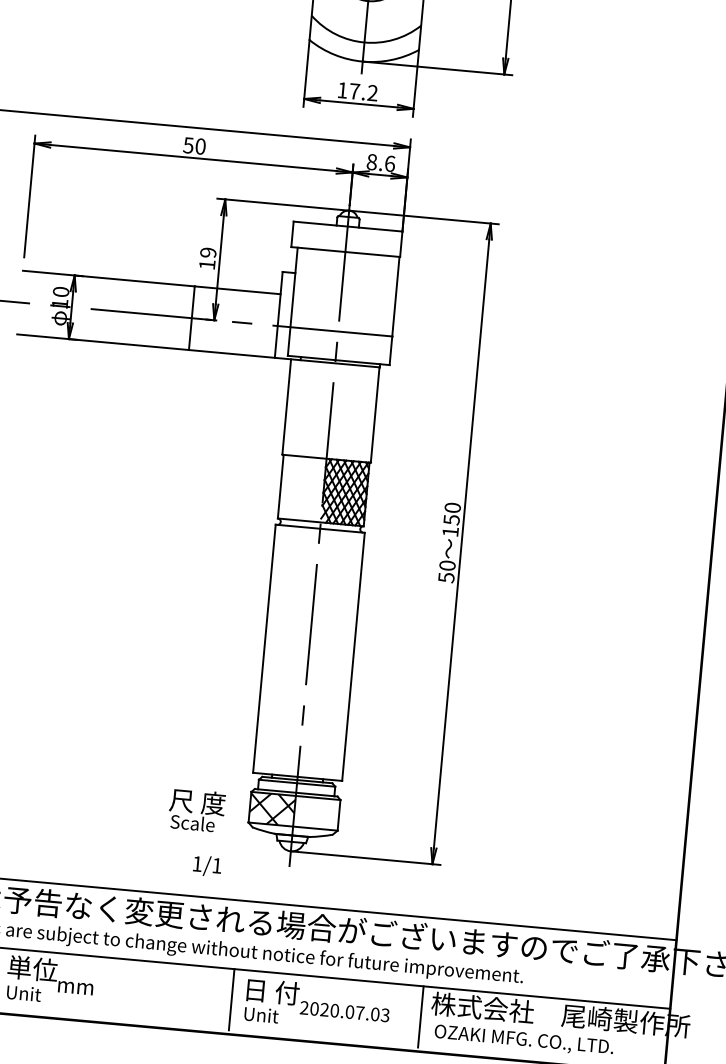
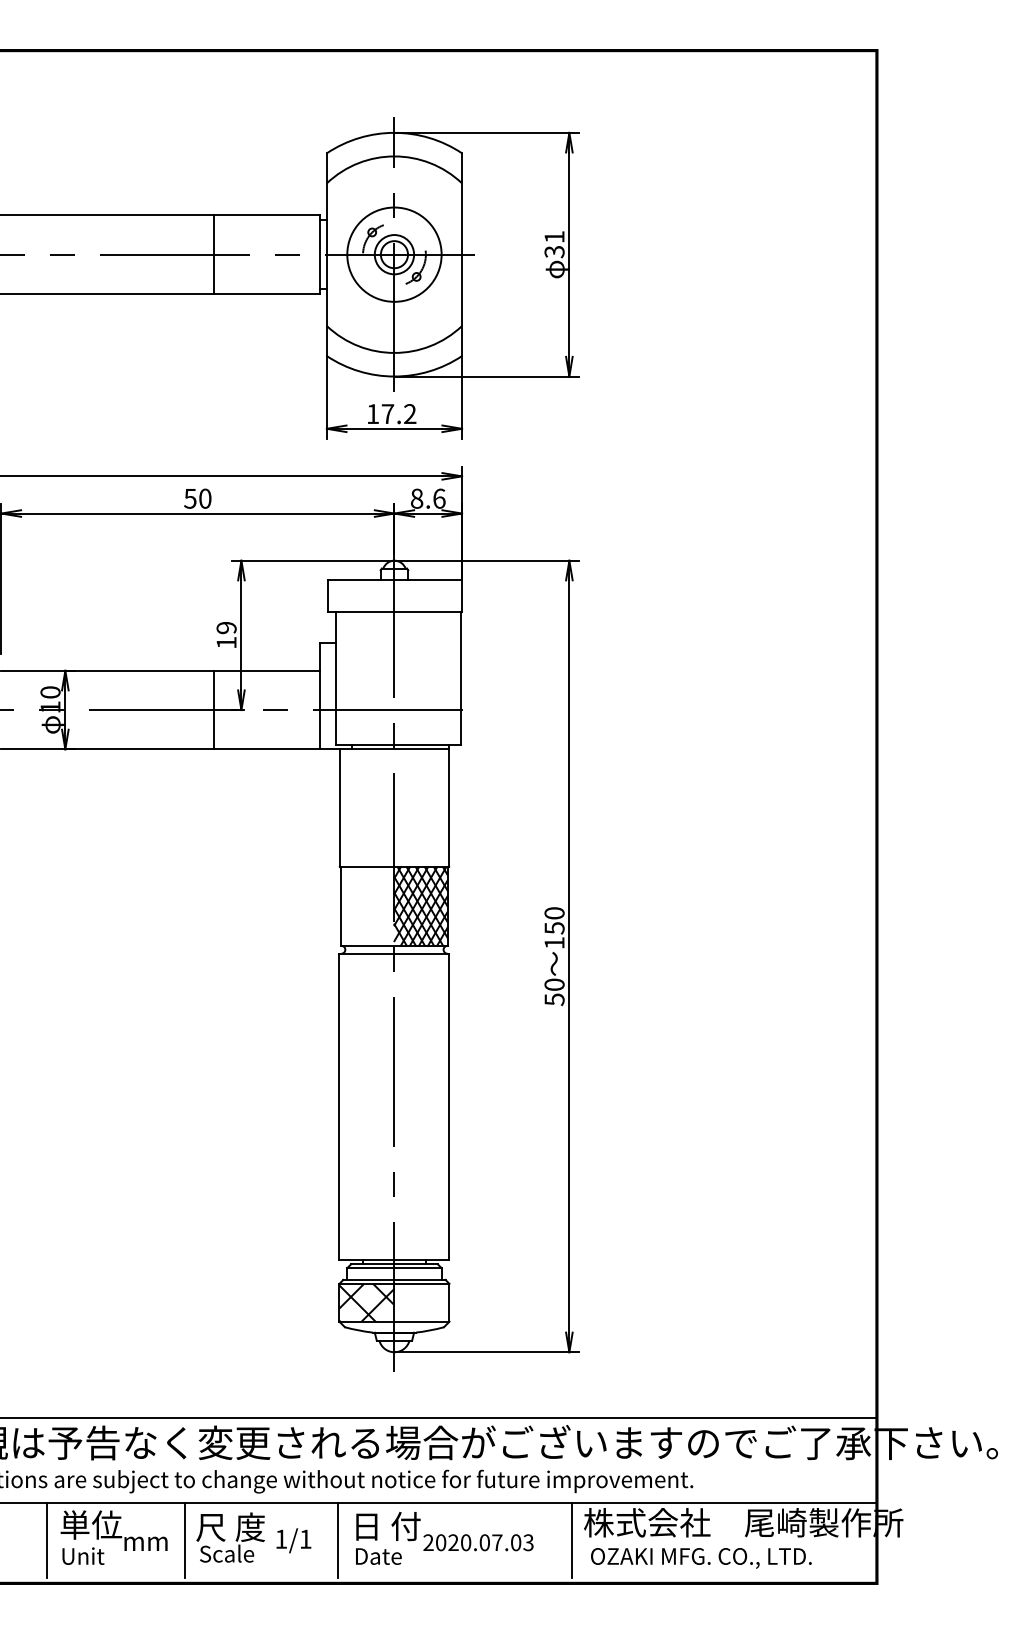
text: (196, 810) -> (230, 1537), moved
text: (207, 865) -> (293, 1540), moved
line: (107, 988) -> (184, 1540), added
text: (262, 1014) -> (378, 1555), Unit -> Date

